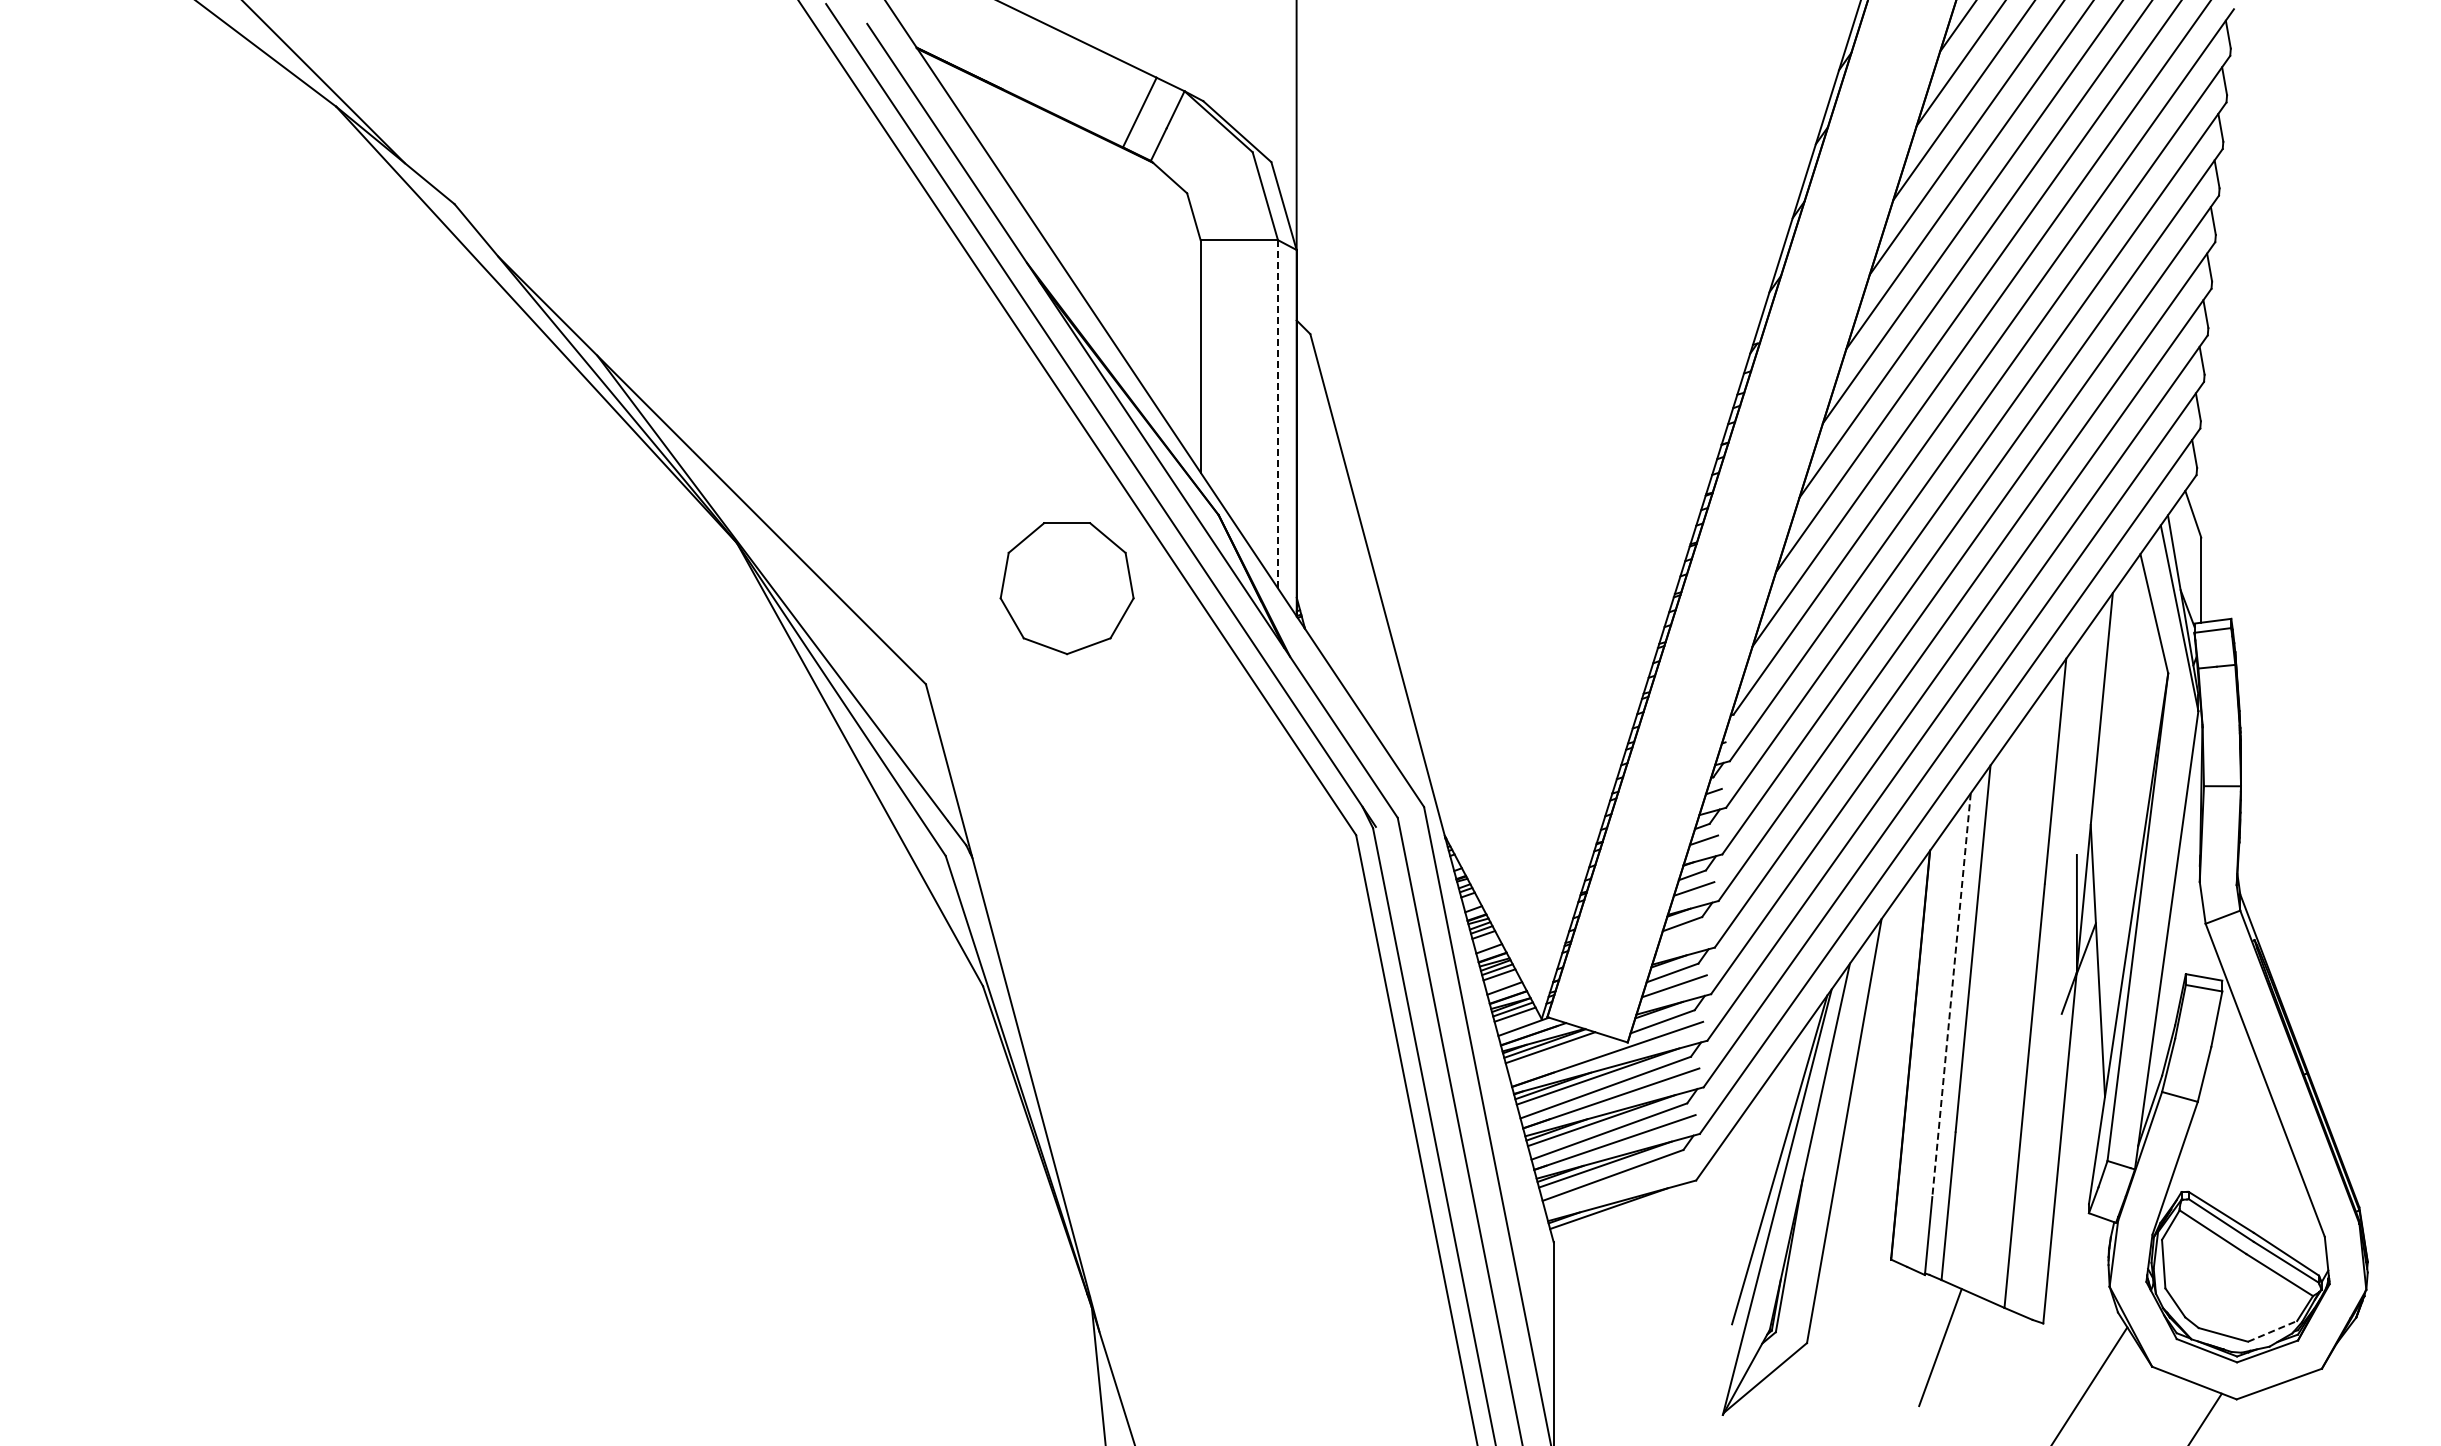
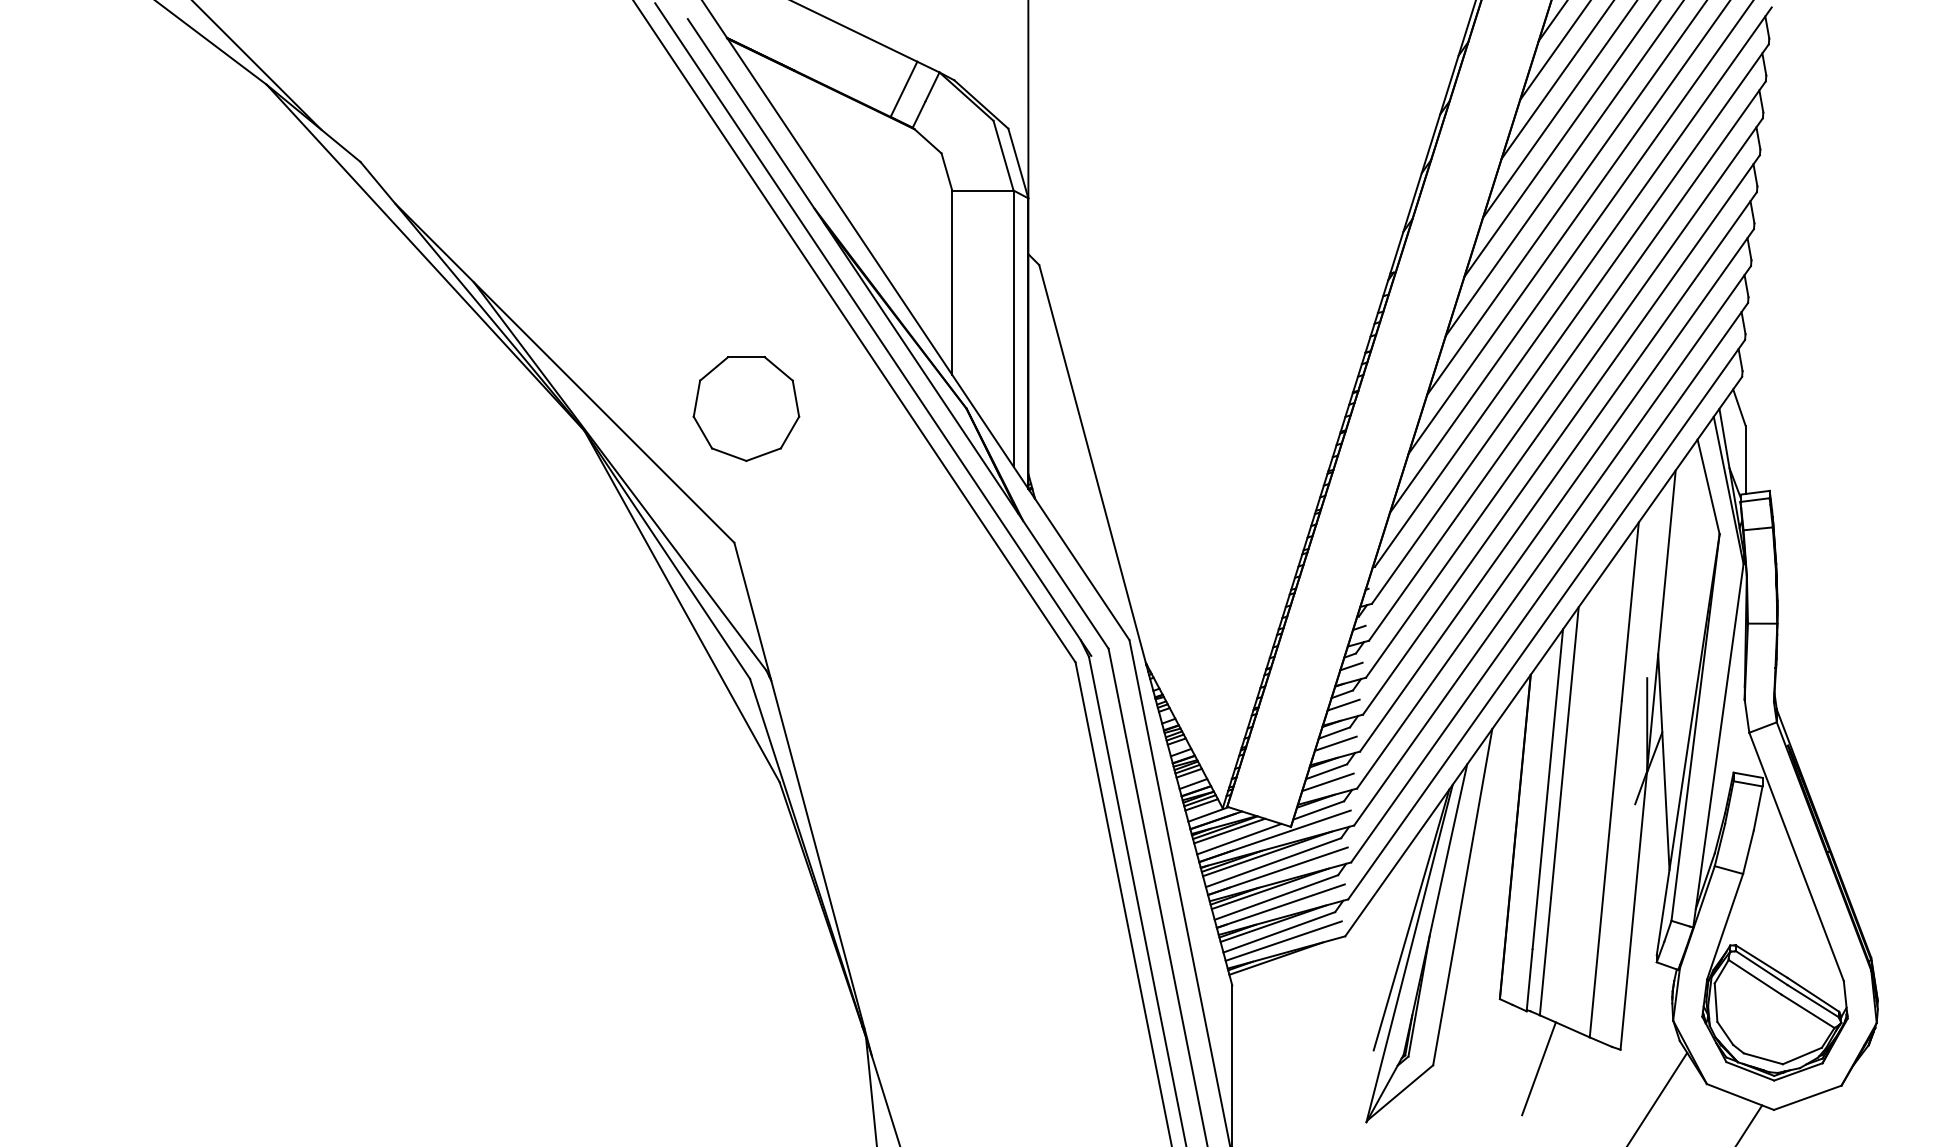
line: (1277, 414) -> (1013, 328), dashed -> solid
part: (1066, 588) -> (745, 408), moved
line: (1683, 937) -> (1335, 743), added
line: (1951, 994) -> (1547, 788), dashed -> solid
line: (1562, 1057) -> (1239, 838), added
line: (1618, 1186) -> (1283, 941), added
line: (2272, 1331) -> (1802, 1056), dashed -> solid

